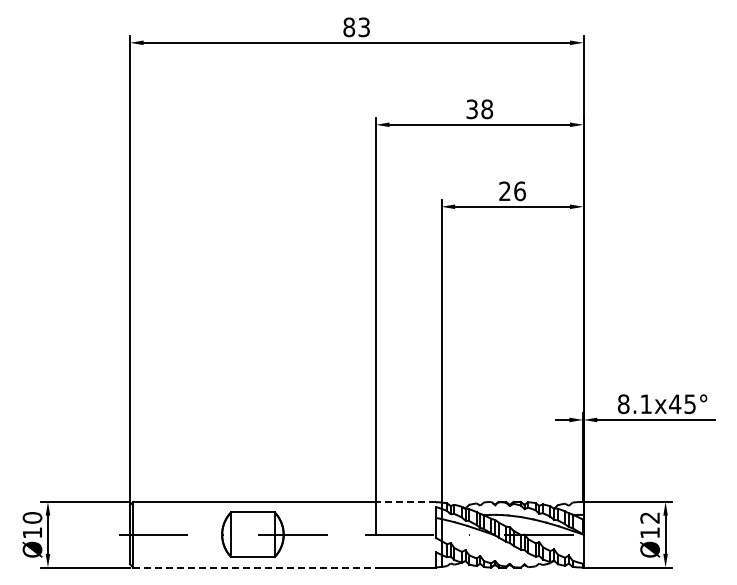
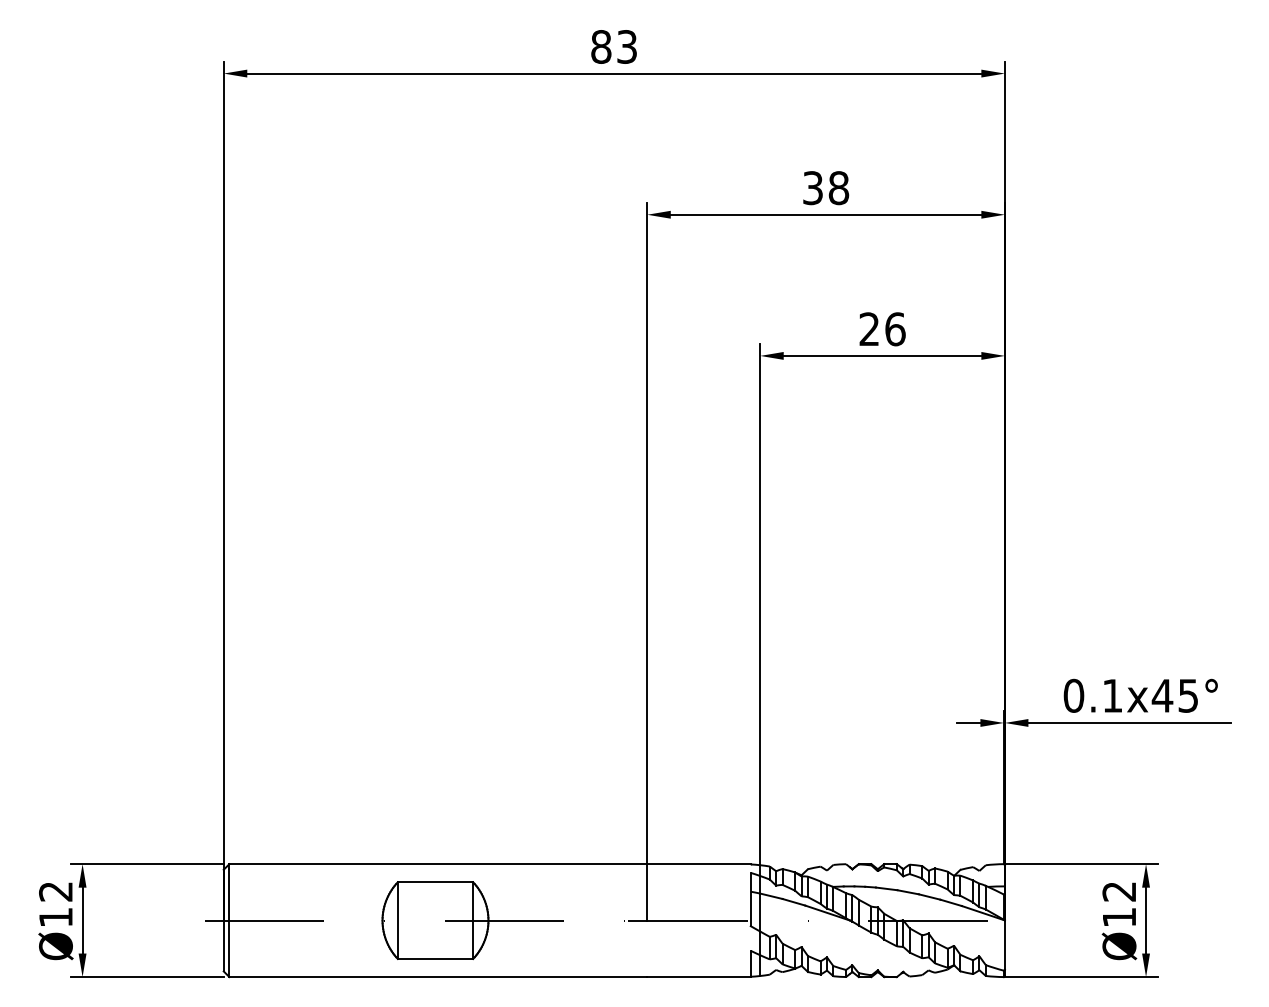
text: (623, 403) -> (1073, 694), 8.1x45° -> 0.1x45°
line: (405, 501) -> (698, 863), dashed -> solid
text: (32, 517) -> (55, 890), Ø10 -> Ø12
line: (255, 567) -> (439, 977), dashed -> solid

